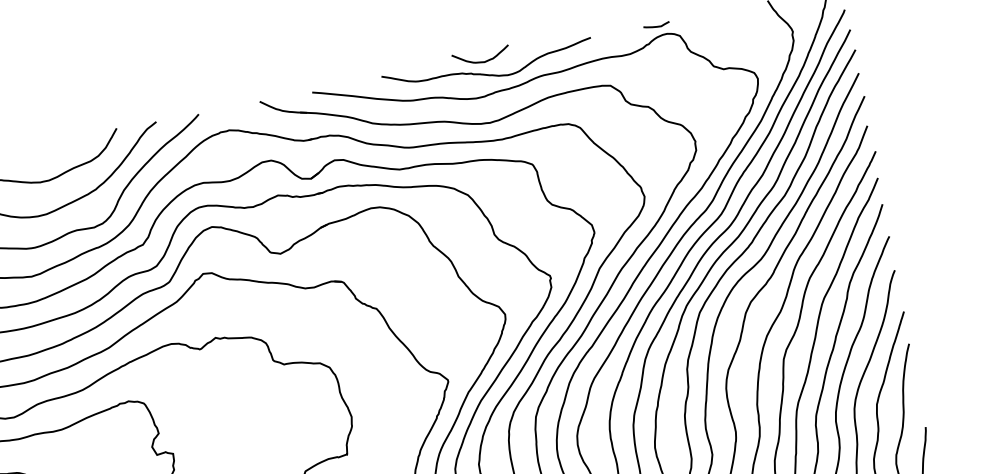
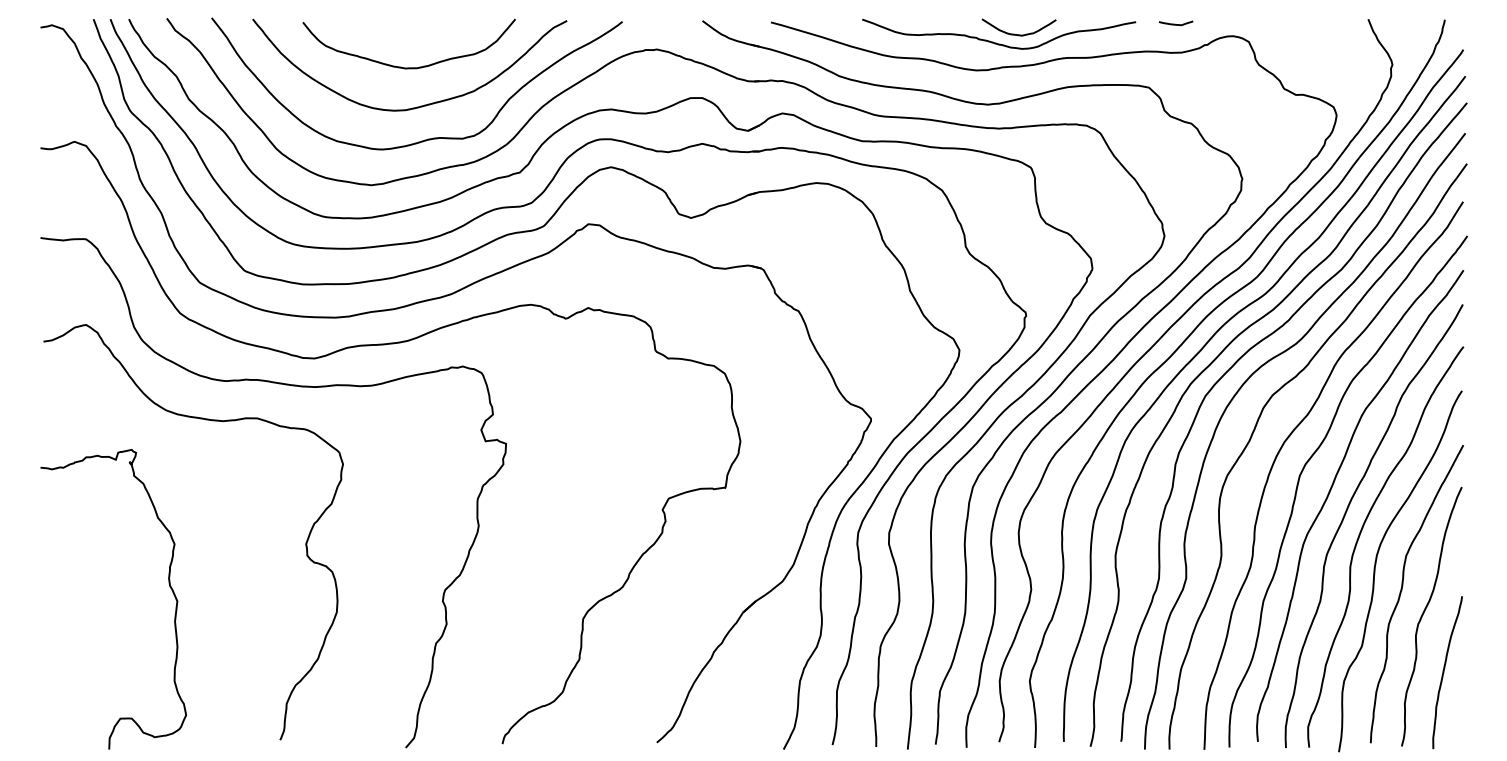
curve: (656, 25) -> (1175, 23), moved
curve: (481, 61) -> (1018, 34), moved

